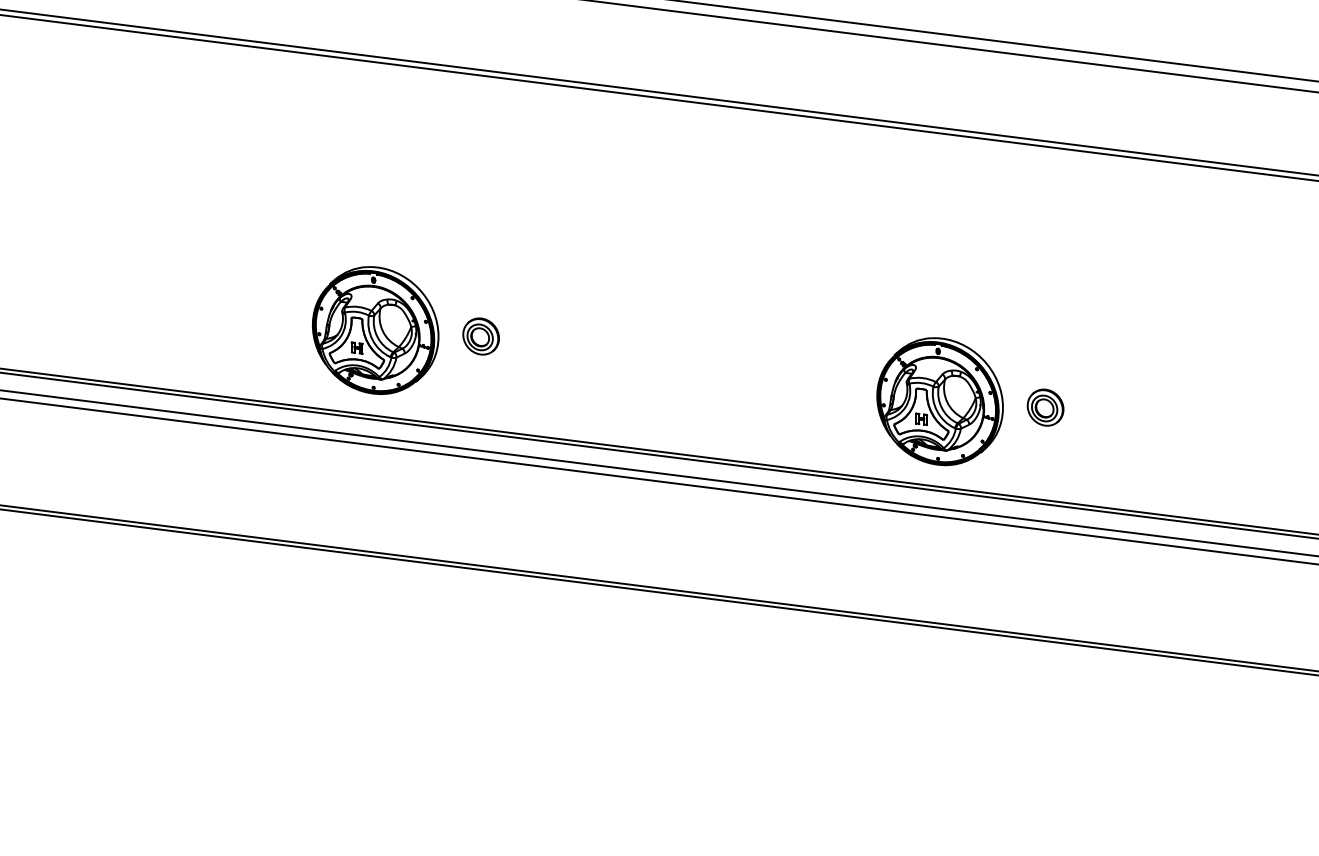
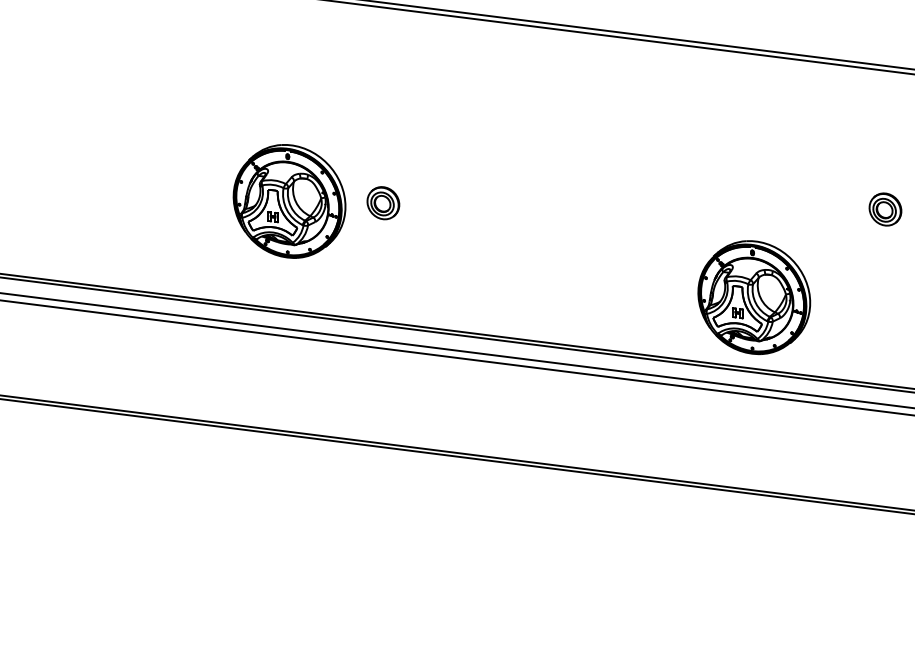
part: (375, 330) -> (289, 201), moved
part: (480, 336) -> (382, 203), moved
part: (939, 401) -> (753, 297), moved
part: (1045, 407) -> (885, 209), moved

